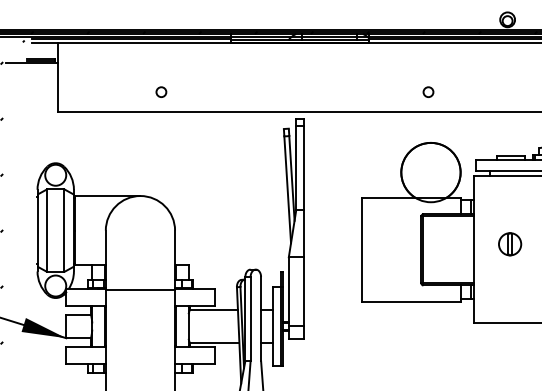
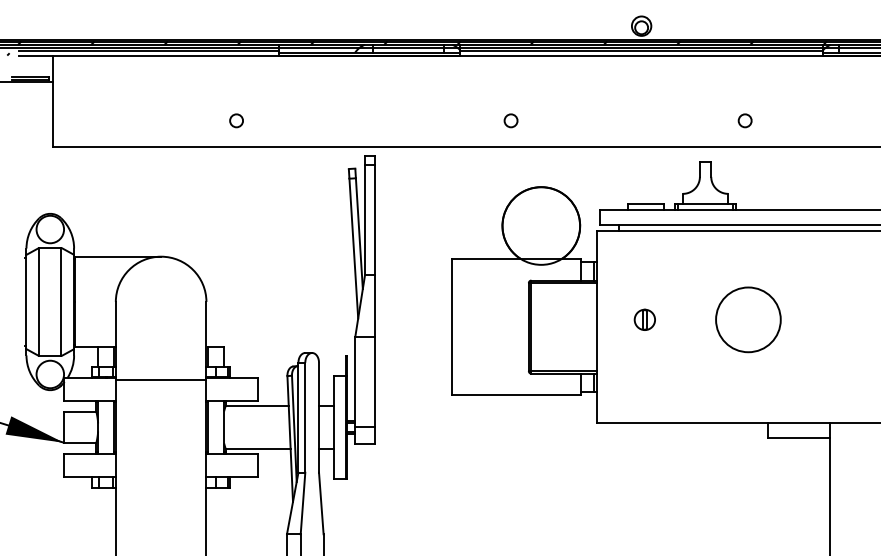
circle: (161, 91) -> (236, 120), moved
circle: (428, 91) -> (510, 120), moved
part: (509, 244) -> (644, 319), size x0.7

